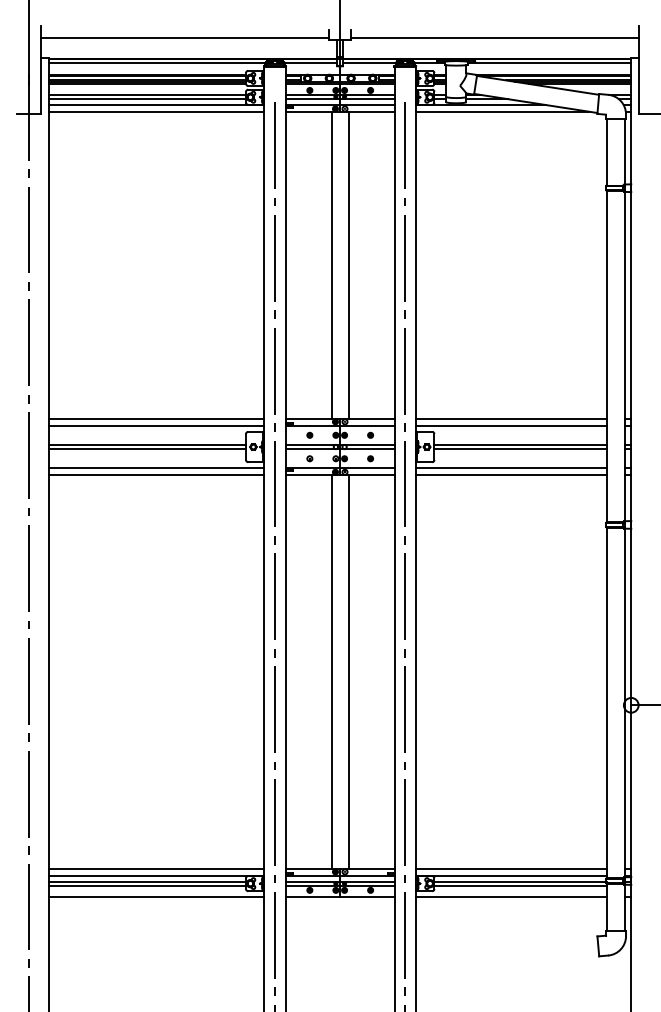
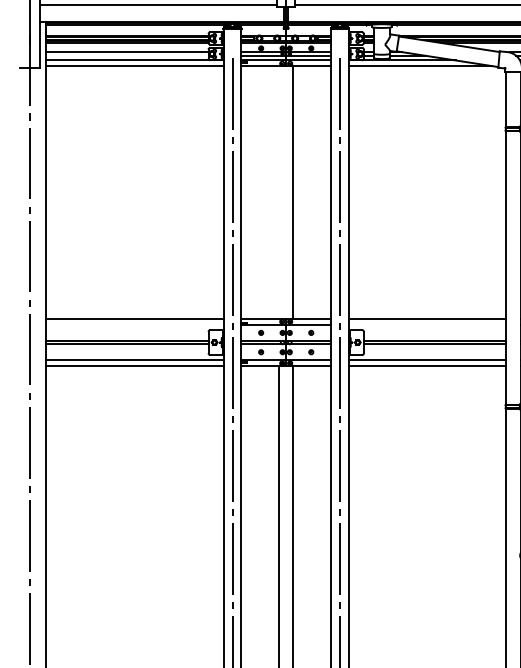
line: (147, 99) -> (127, 55), removed
line: (331, 265) -> (279, 192), removed
line: (156, 425) -> (134, 324), removed
line: (511, 425) -> (427, 324), removed

